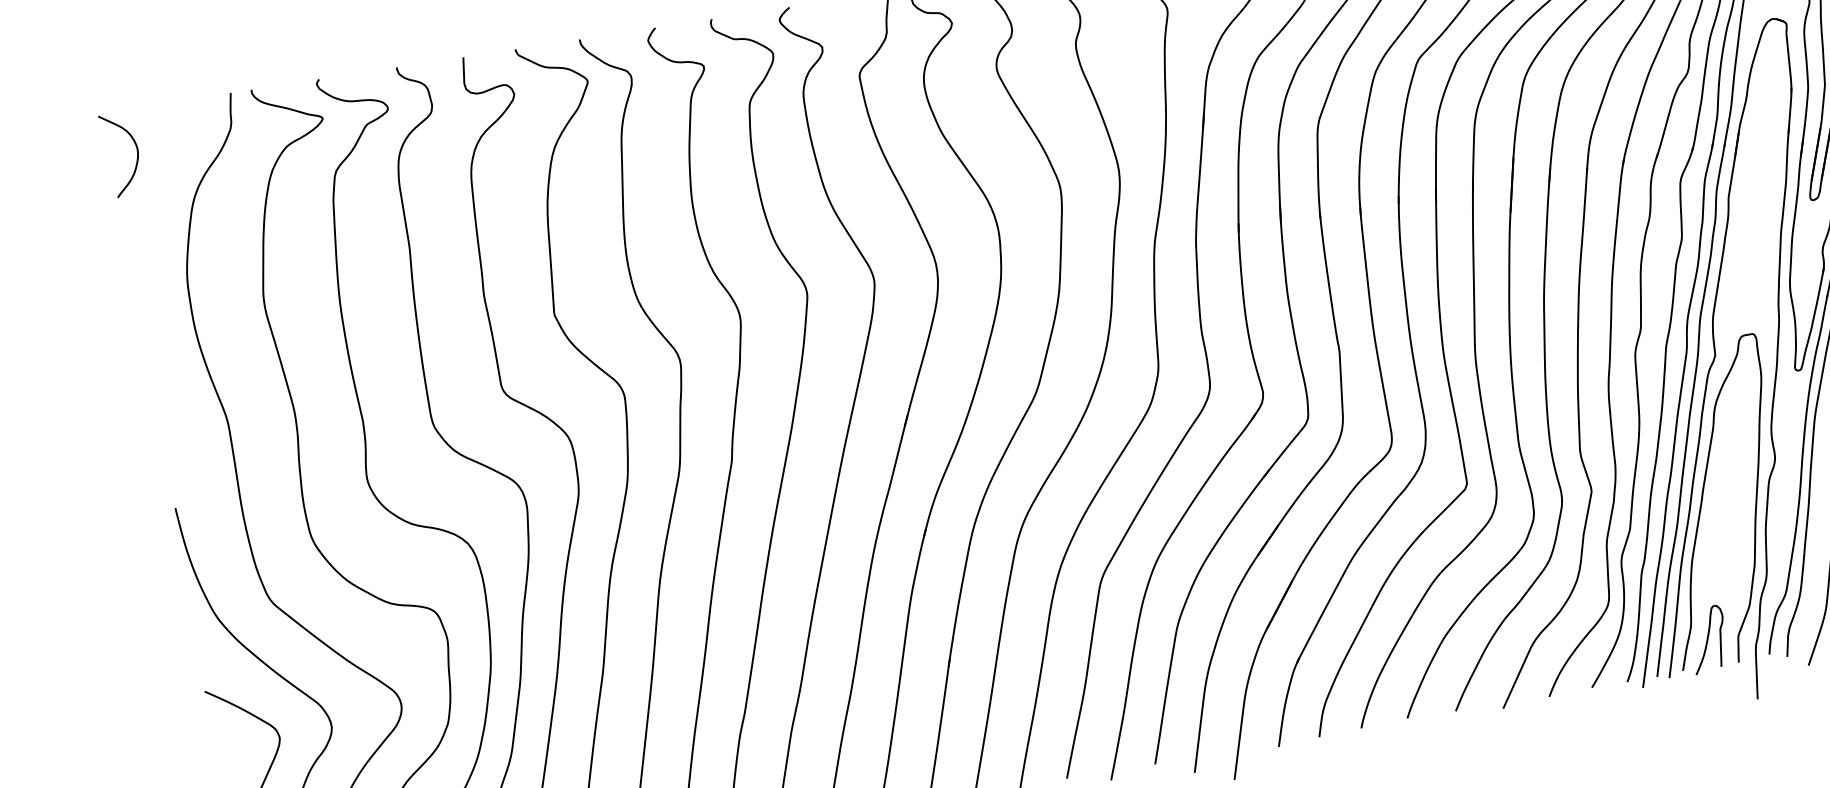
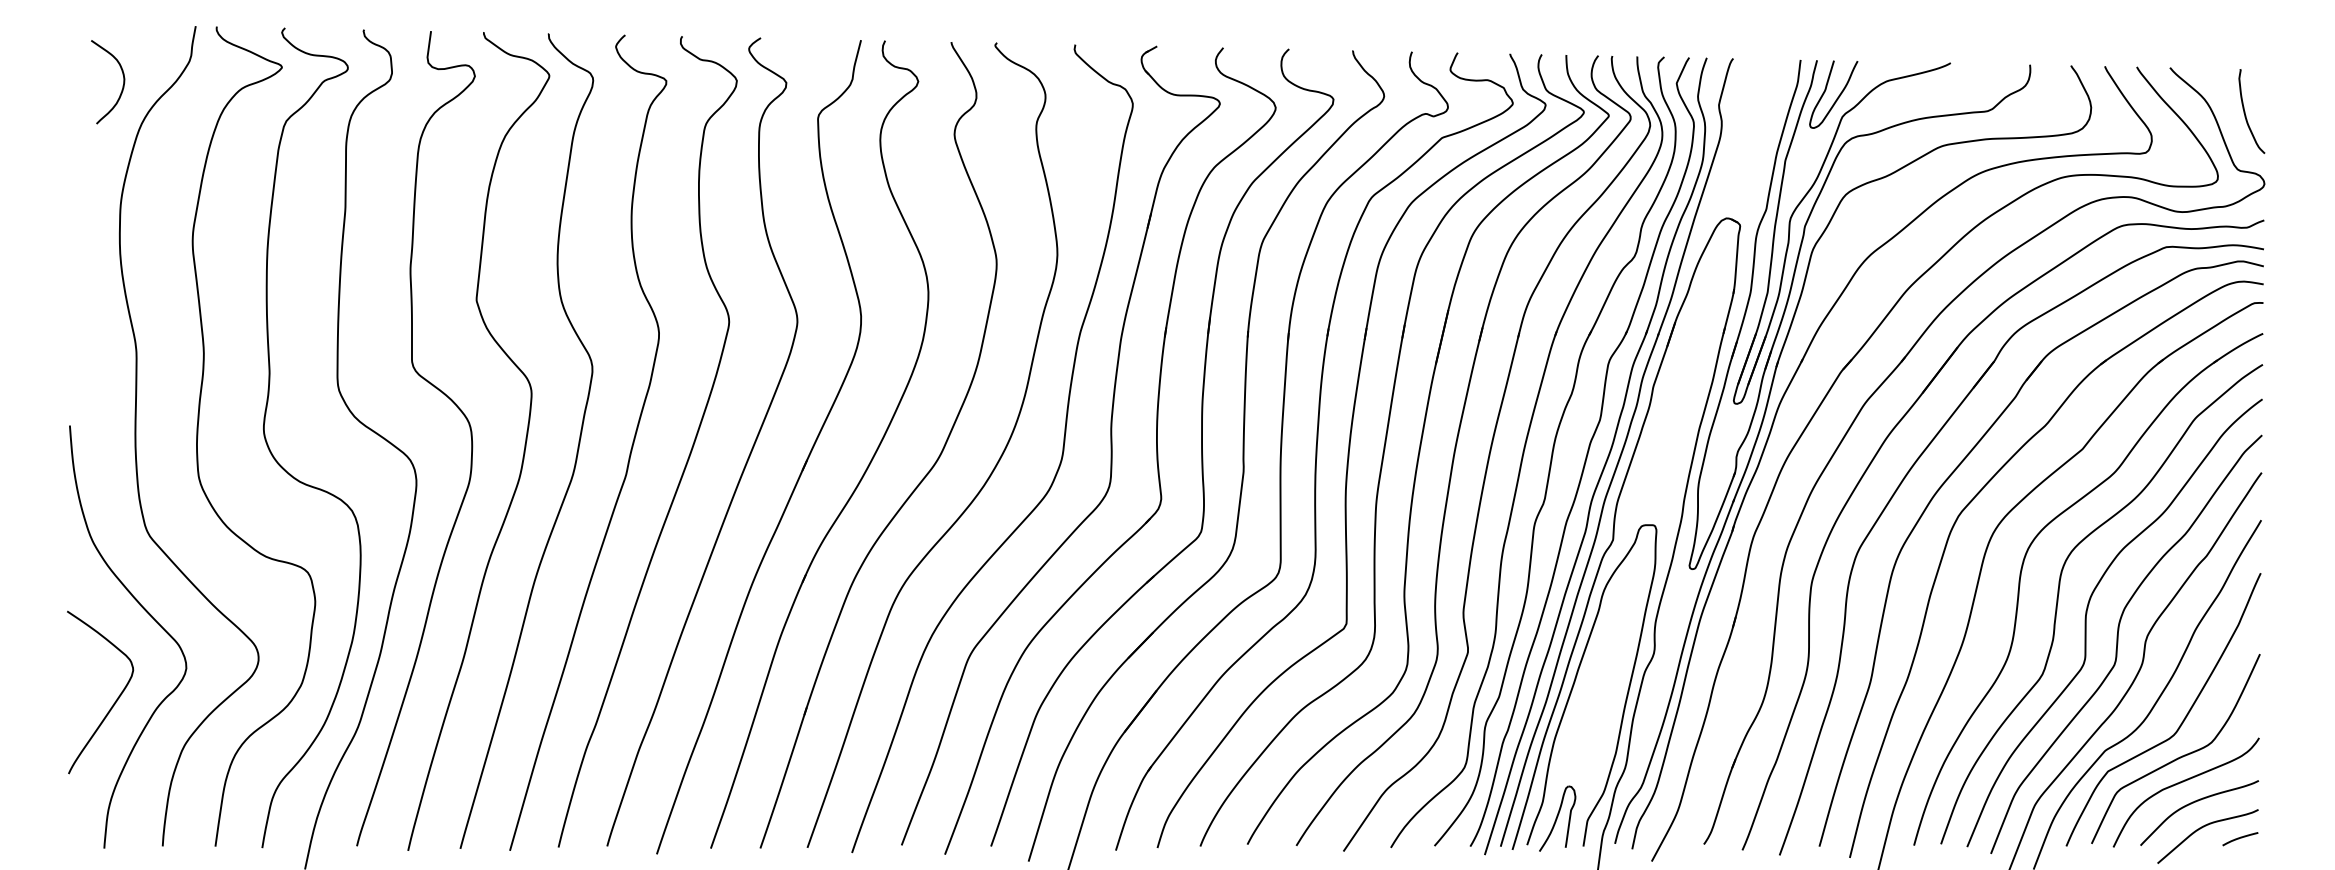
curve: (136, 155) -> (122, 85), moved

